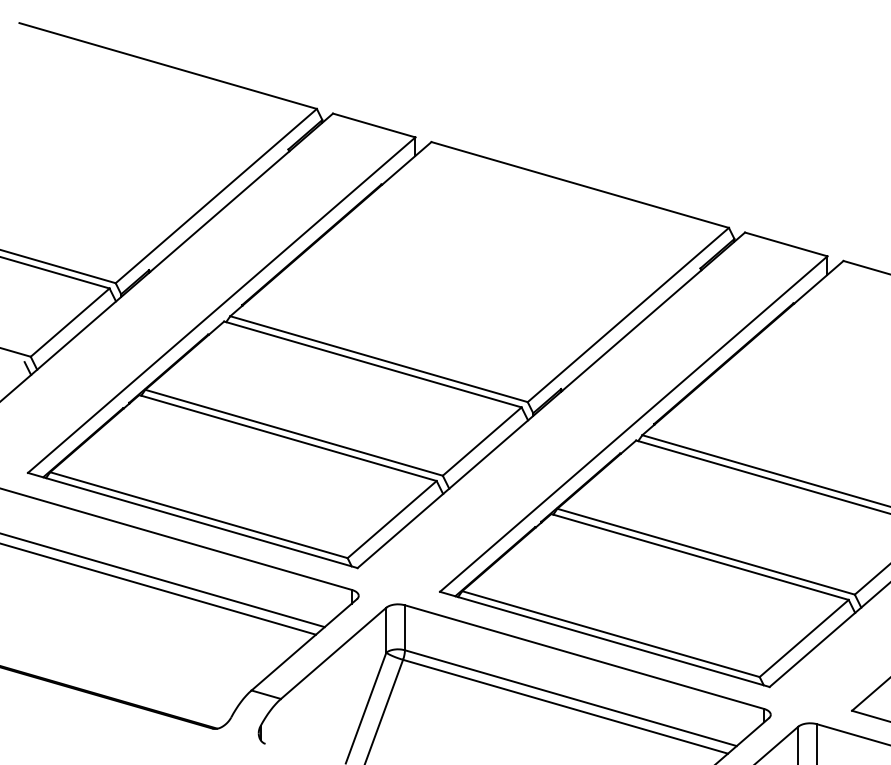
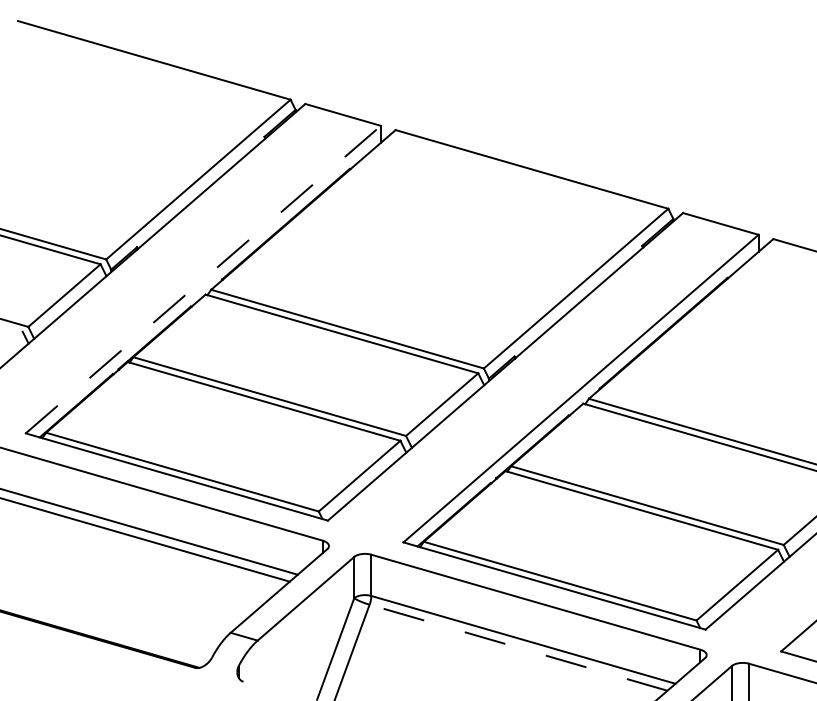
line: (221, 305) -> (203, 279), solid -> dashed
line: (565, 706) -> (518, 647), solid -> dashed

